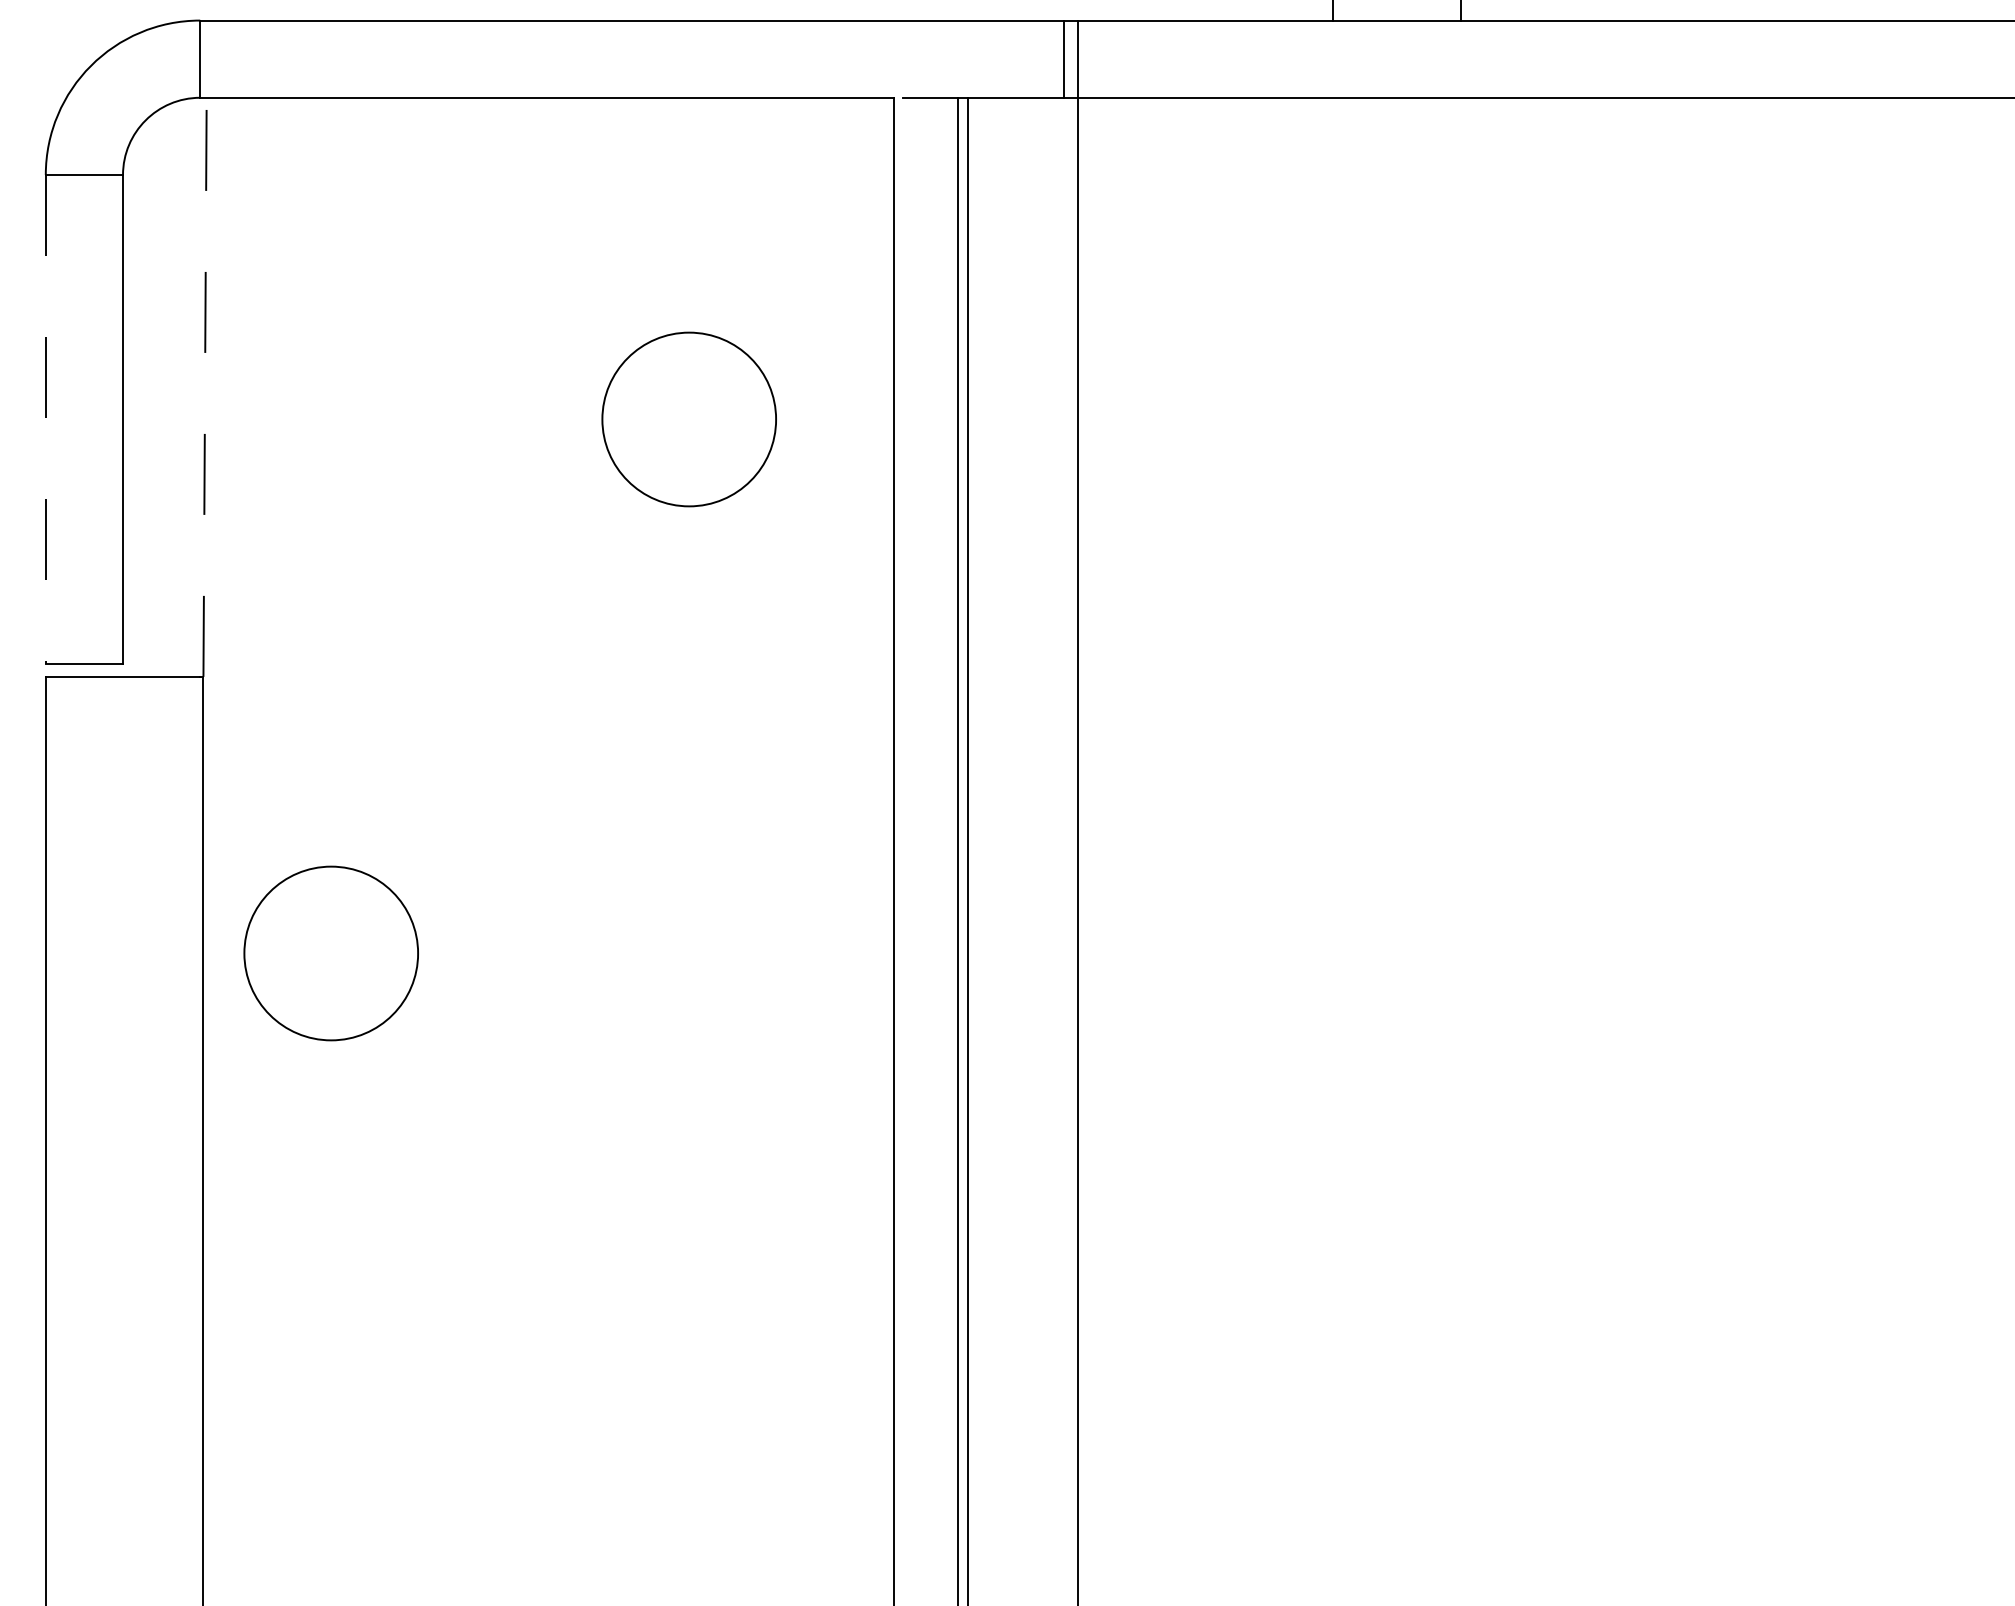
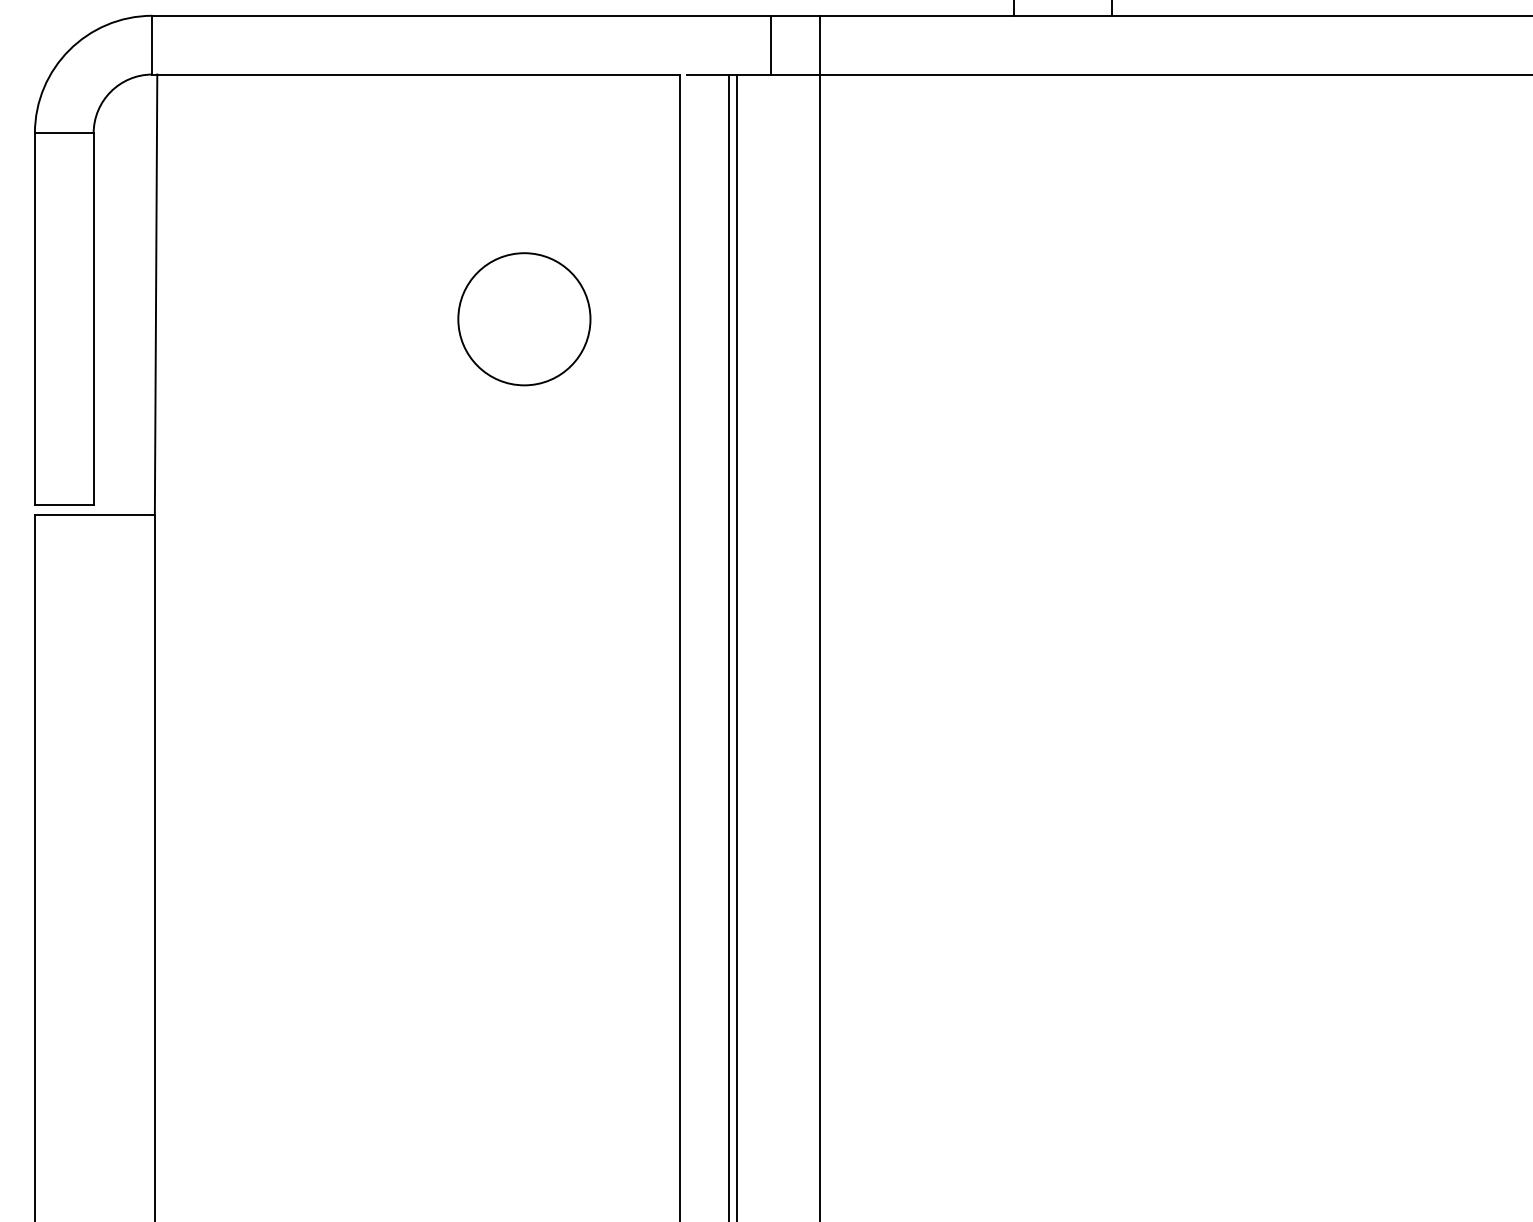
line: (1063, 58) -> (771, 44), moved
line: (205, 387) -> (156, 294), dashed -> solid
line: (45, 419) -> (34, 319), dashed -> solid
circle: (330, 953) -> (251, 725), removed

